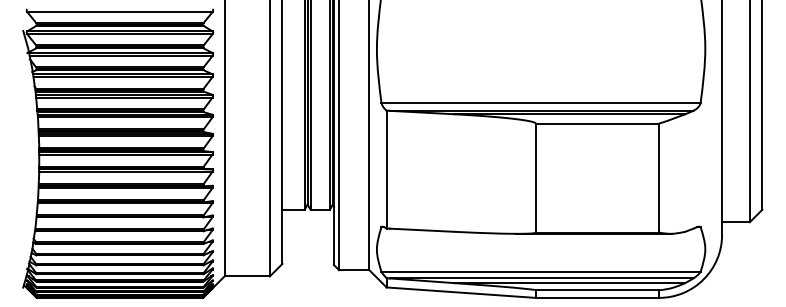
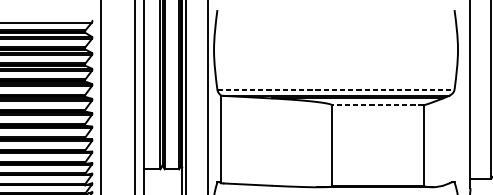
line: (541, 102) -> (336, 89), solid -> dashed
line: (597, 123) -> (377, 105), solid -> dashed

